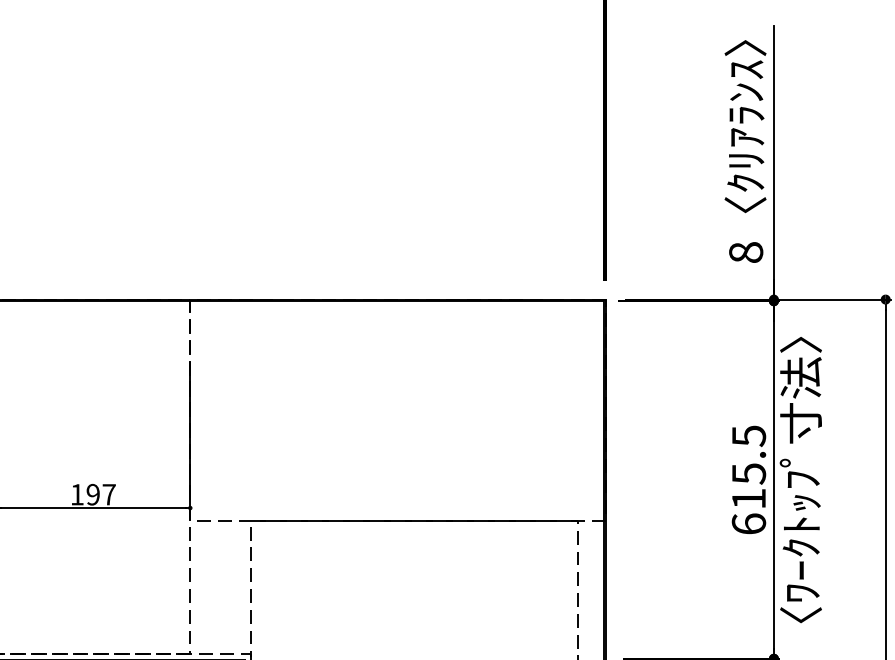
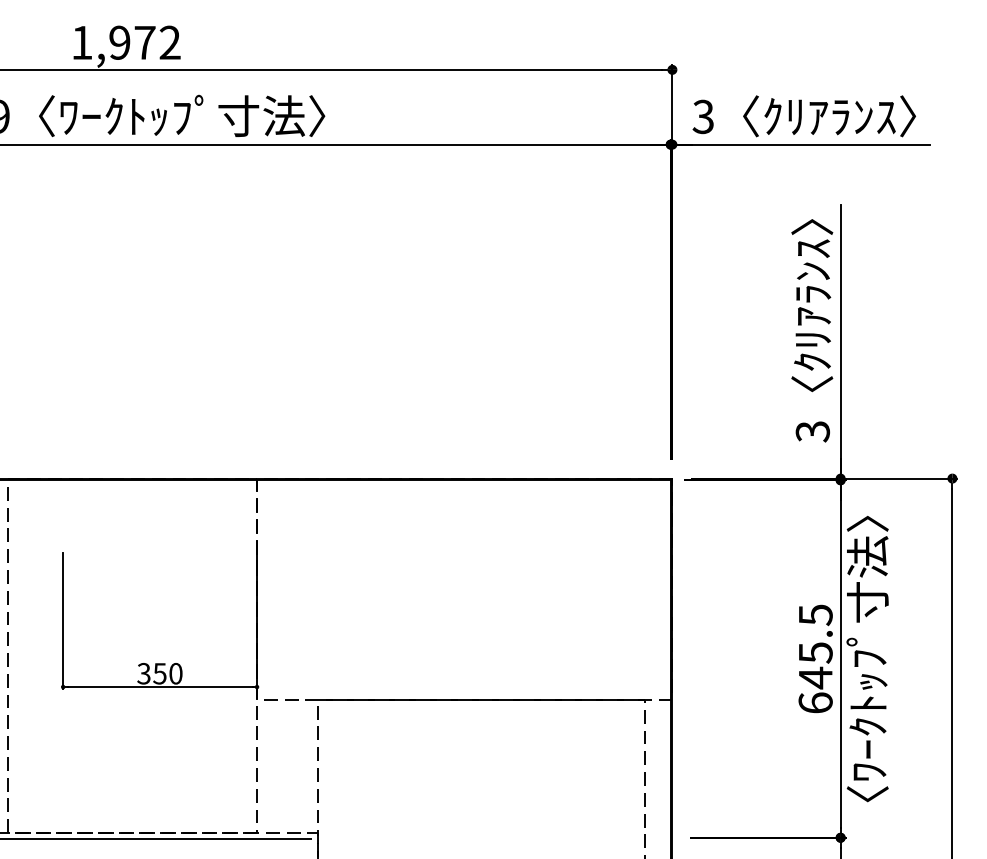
text: (745, 252) -> (812, 431), 8 -> 3
text: (92, 494) -> (159, 673), 197 -> 350
text: (748, 498) -> (815, 677), 615.5 -> 645.5

